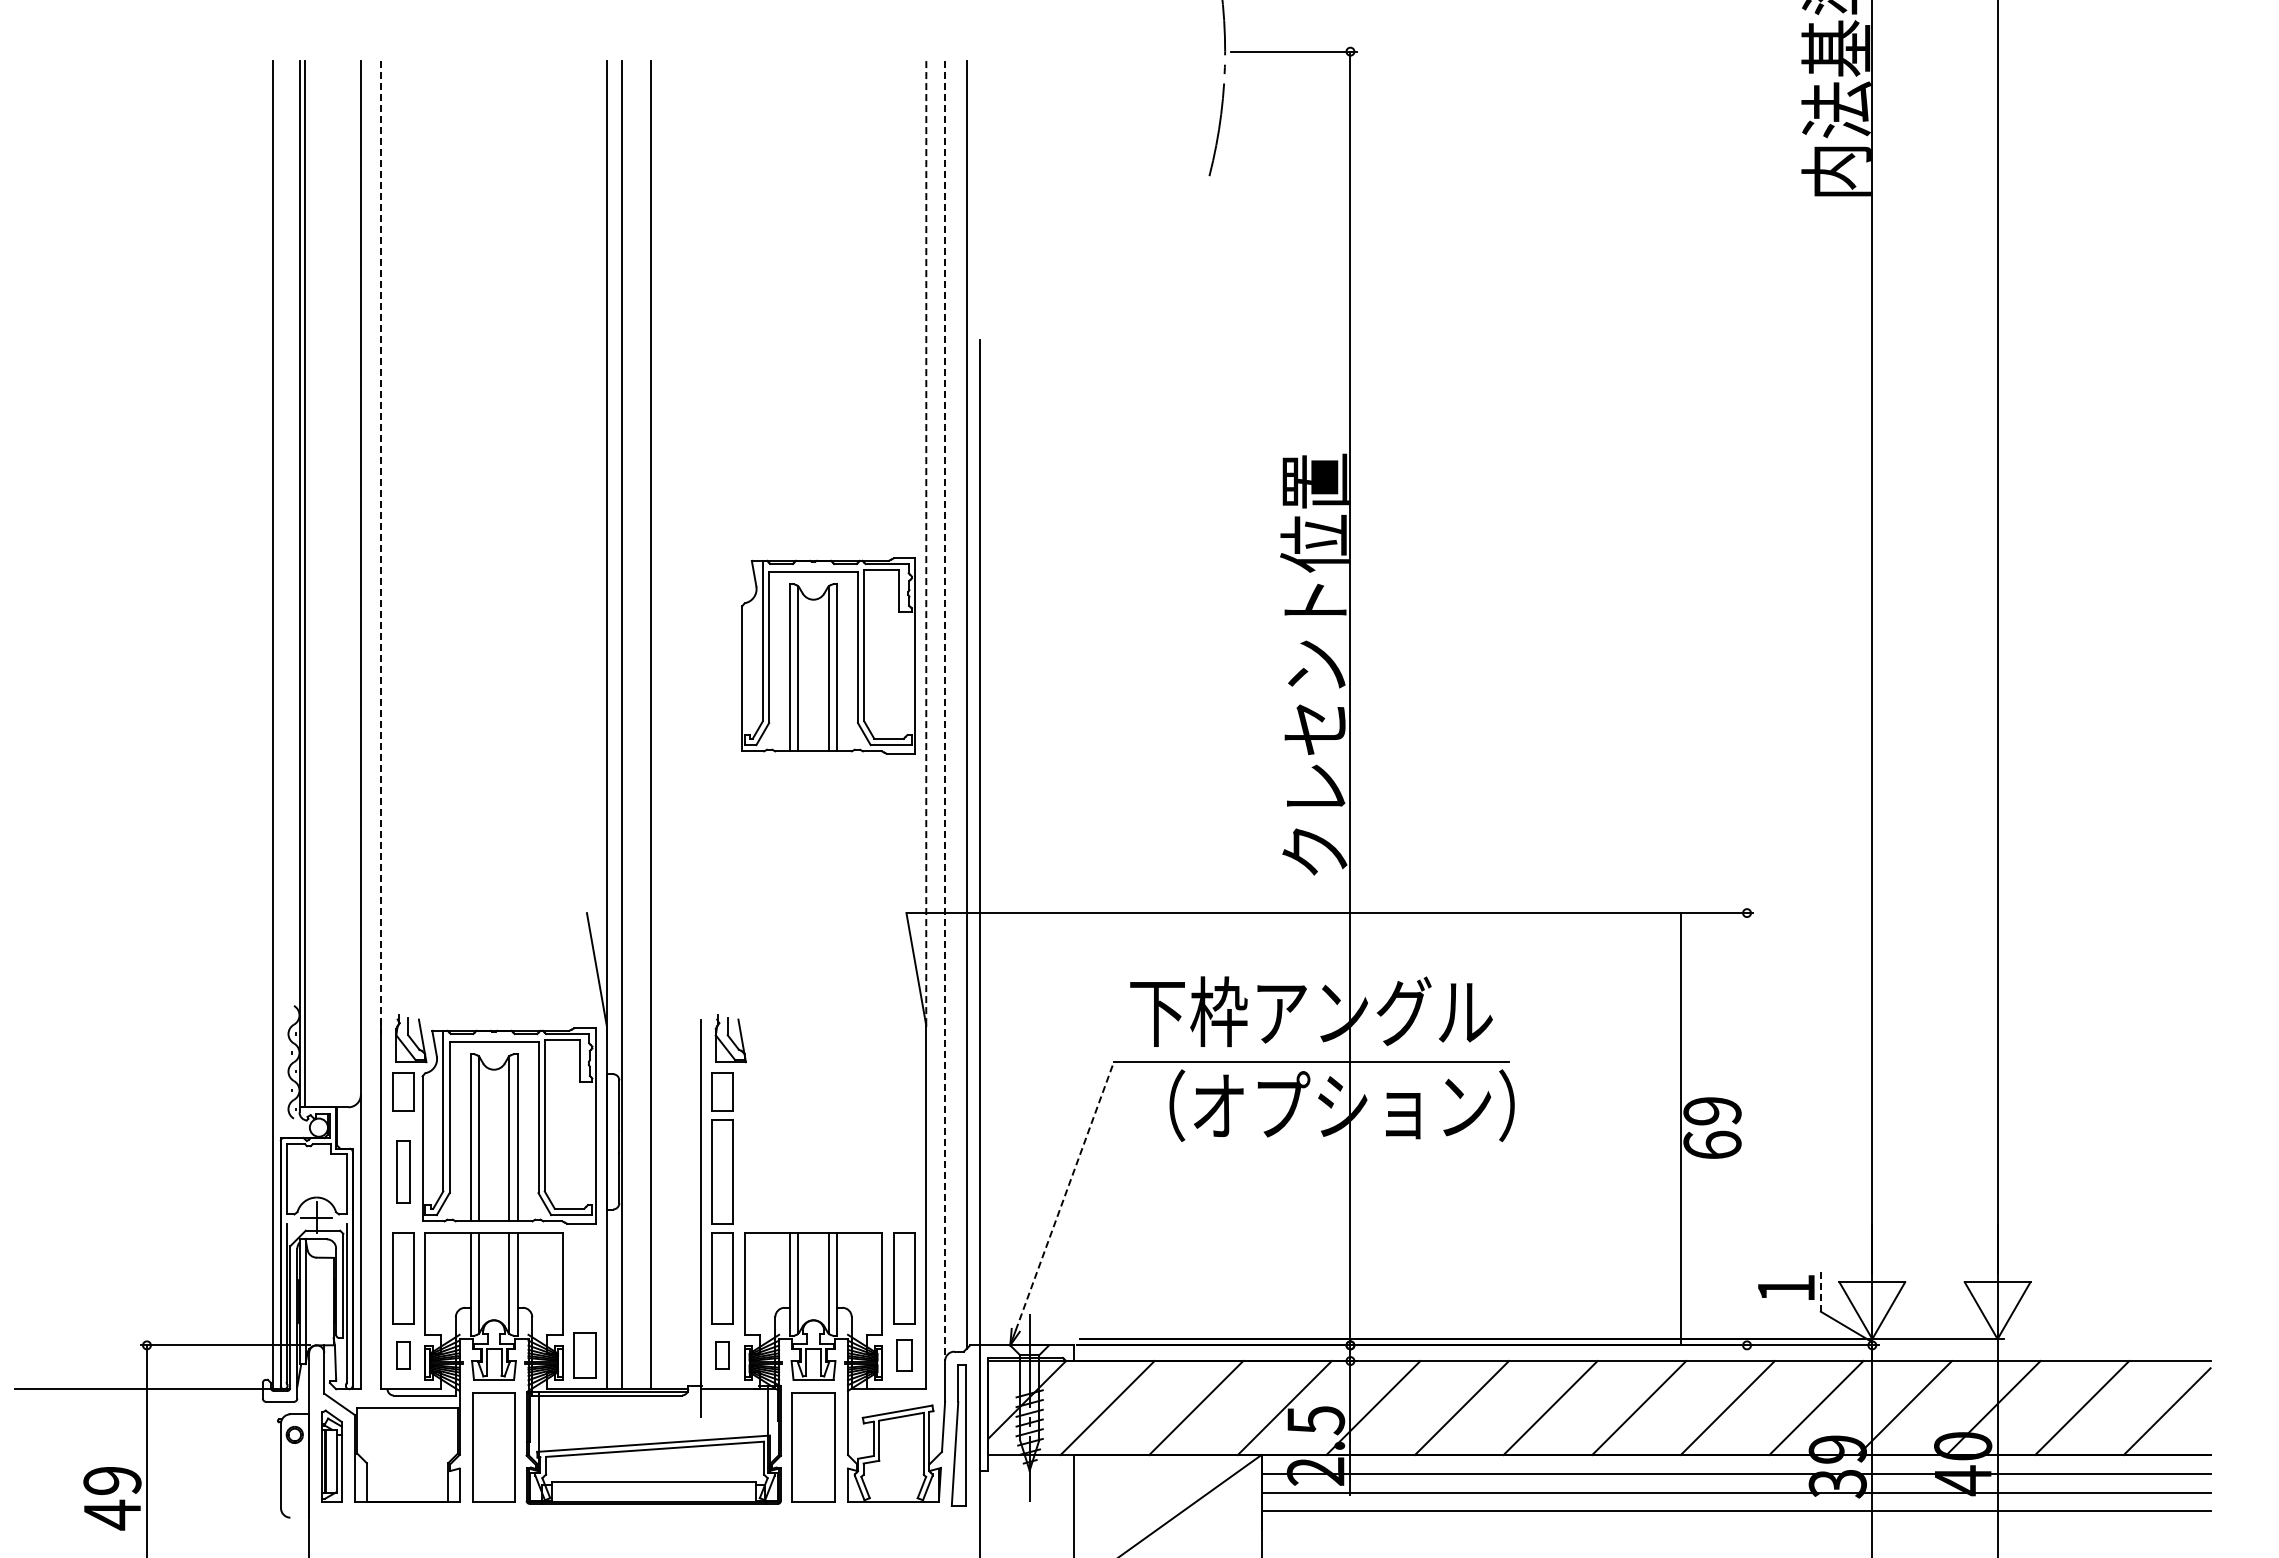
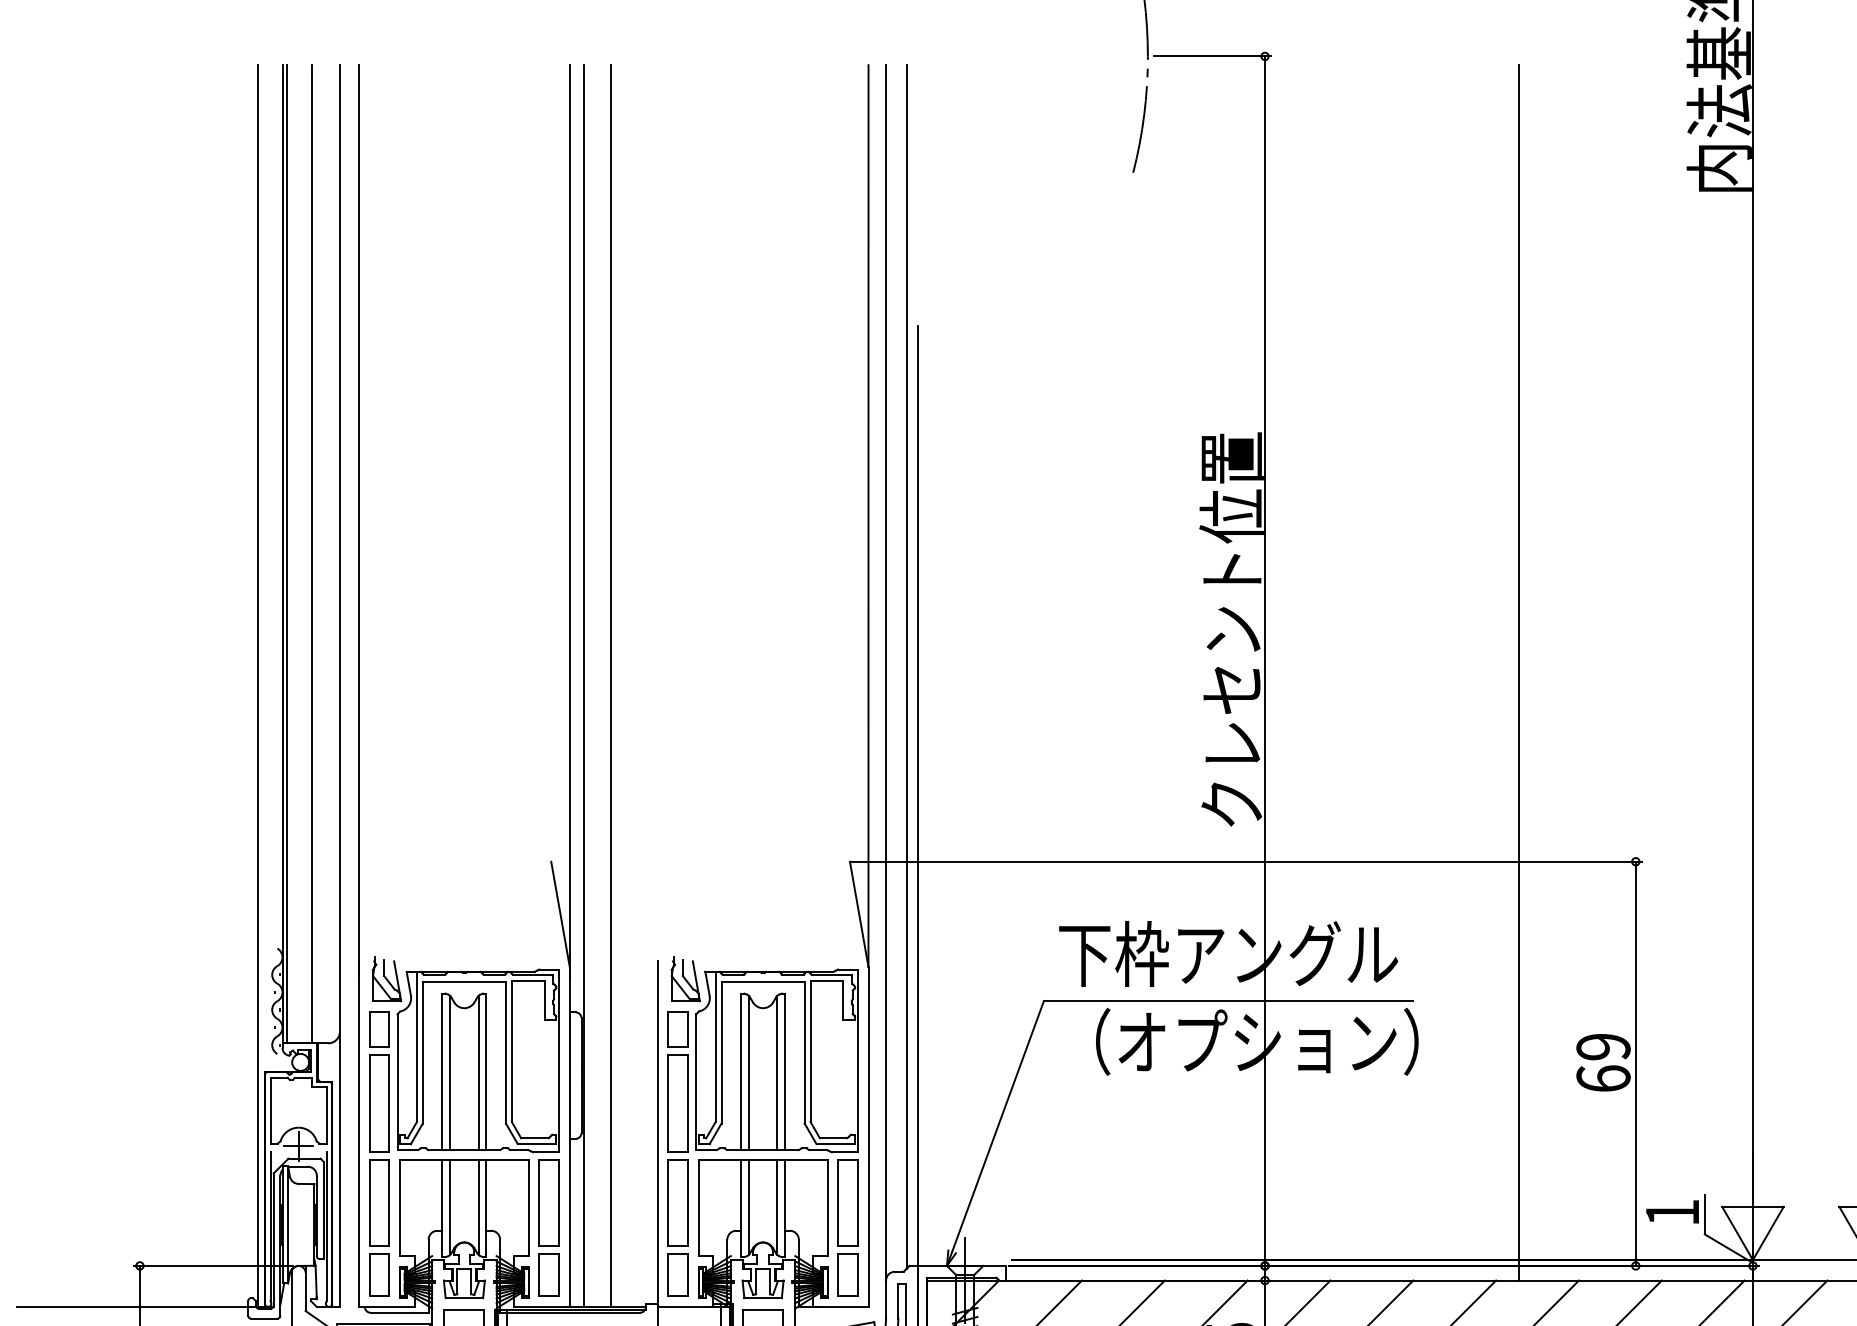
line: (926, 543) -> (868, 516), dashed -> solid
line: (381, 548) -> (359, 520), dashed -> solid
line: (330, 584) -> (311, 554), added
part: (828, 655) -> (777, 1060), moved
line: (945, 711) -> (886, 673), dashed -> solid
line: (1621, 711) -> (1518, 673), added
line: (1681, 1129) -> (1636, 1064), moved
part: (403, 1171) -> (379, 1103), size x1.67
line: (1064, 1196) -> (997, 1126), dashed -> solid
part: (584, 1278) -> (548, 1203), added
line: (1820, 1289) -> (1704, 1213), dashed -> solid
part: (403, 1355) -> (379, 1275), size x1.67
part: (722, 1355) -> (677, 1275), size x1.67
part: (904, 1355) -> (848, 1275), size x1.43

